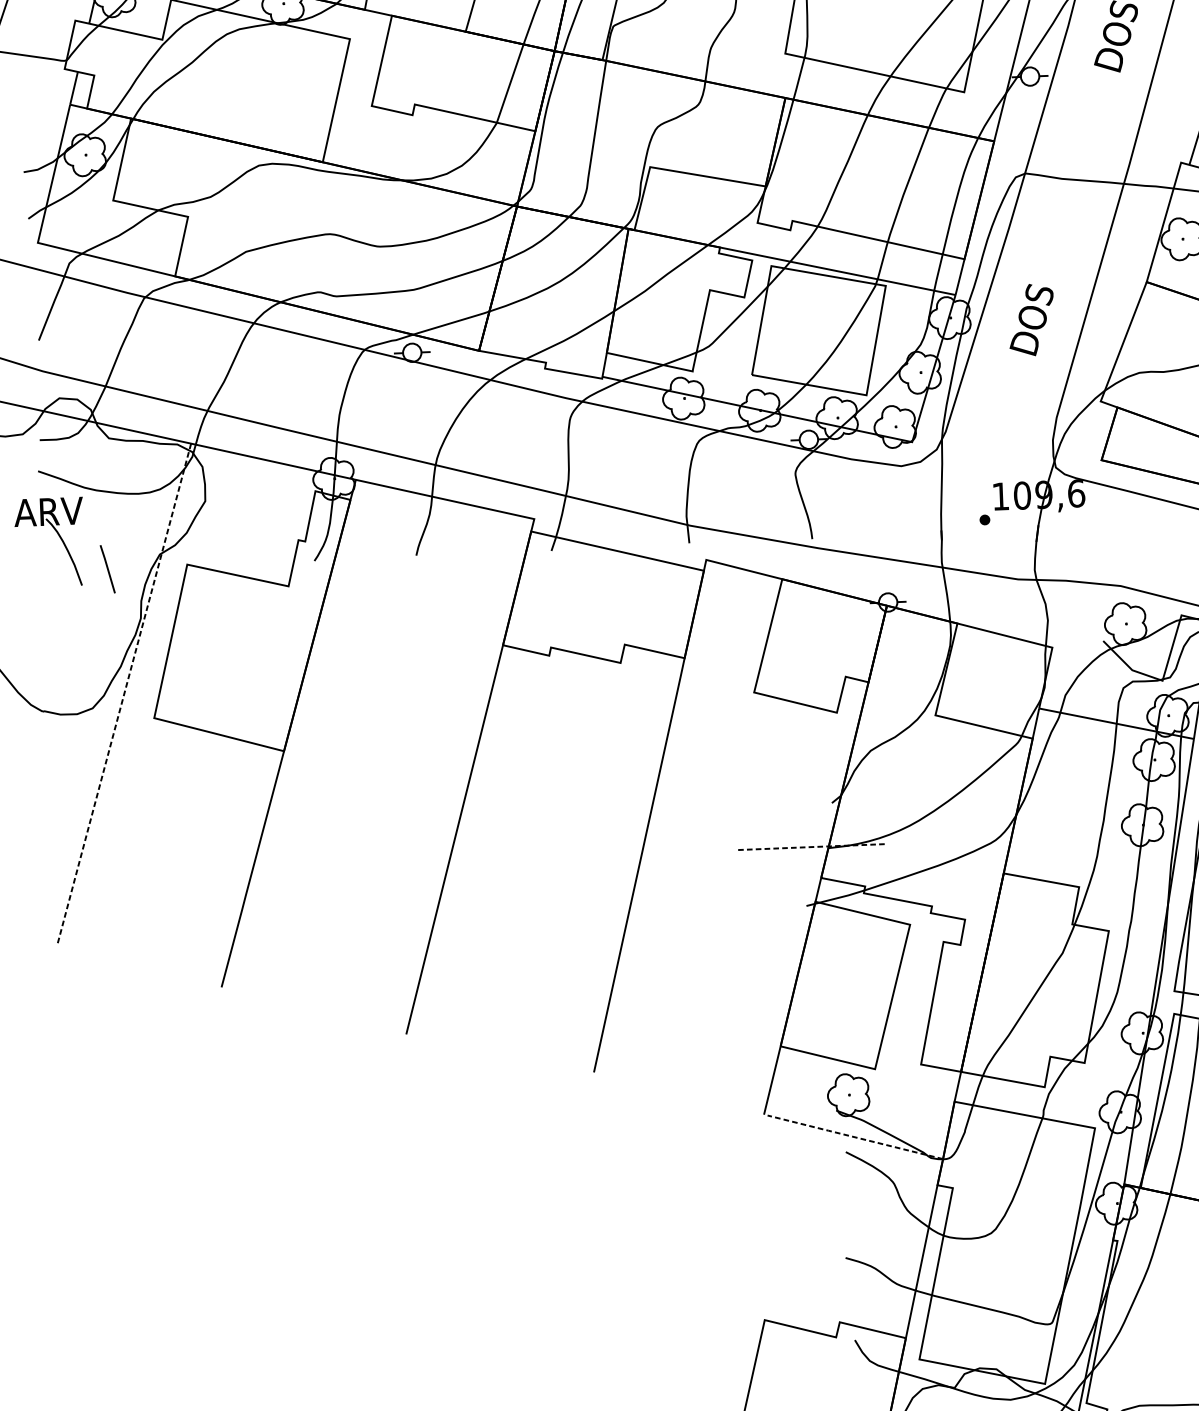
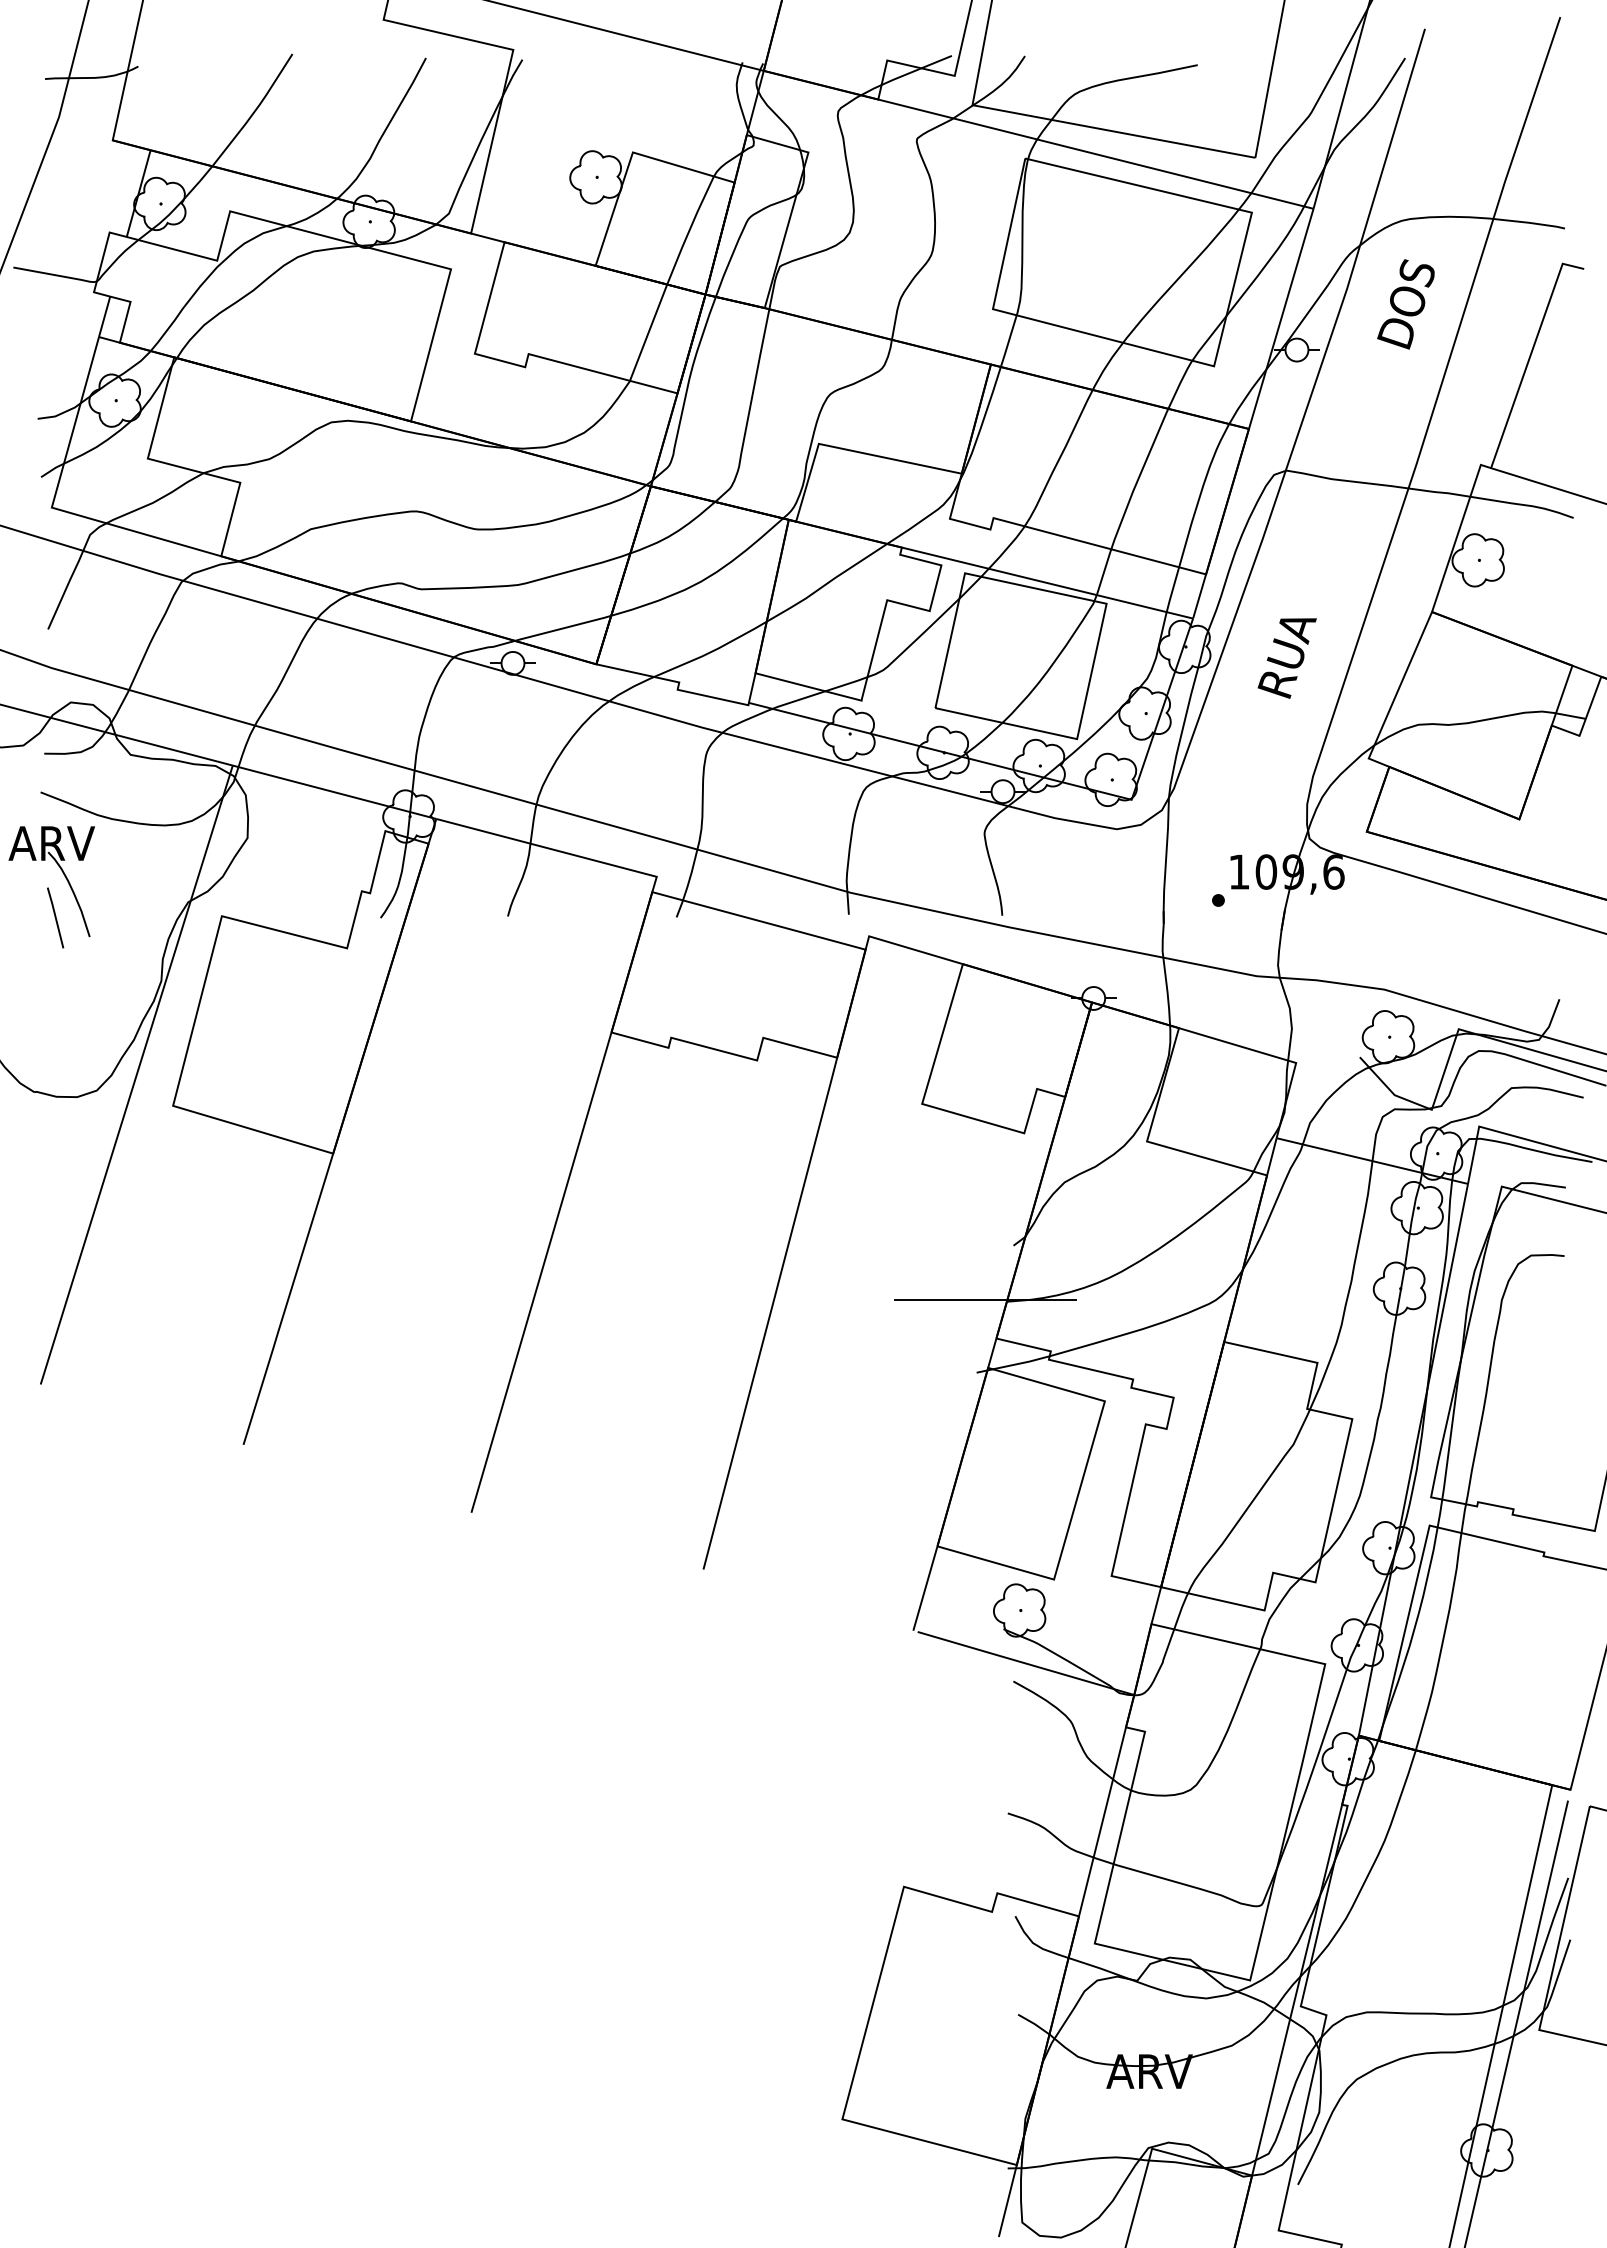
text: (1033, 318) -> (1289, 651), DOS -> RUA
line: (107, 568) -> (55, 917), moved
line: (124, 695) -> (136, 1076), dashed -> solid
line: (811, 847) -> (985, 1299), dashed -> solid
line: (854, 1137) -> (1025, 1663), dashed -> solid

